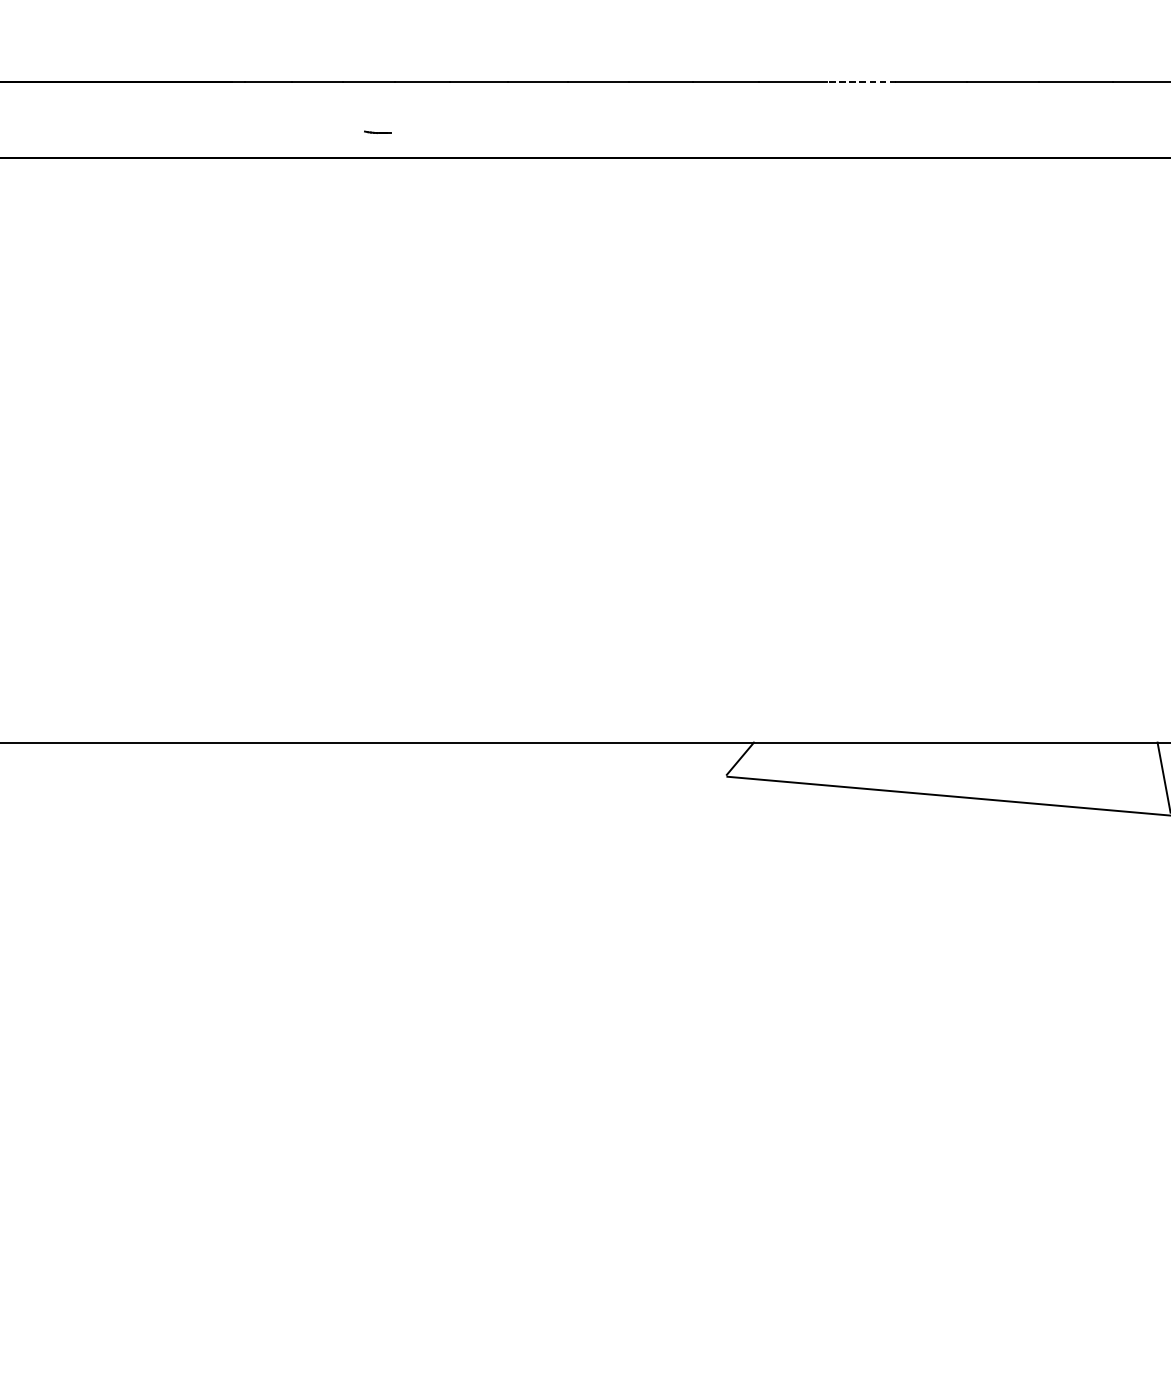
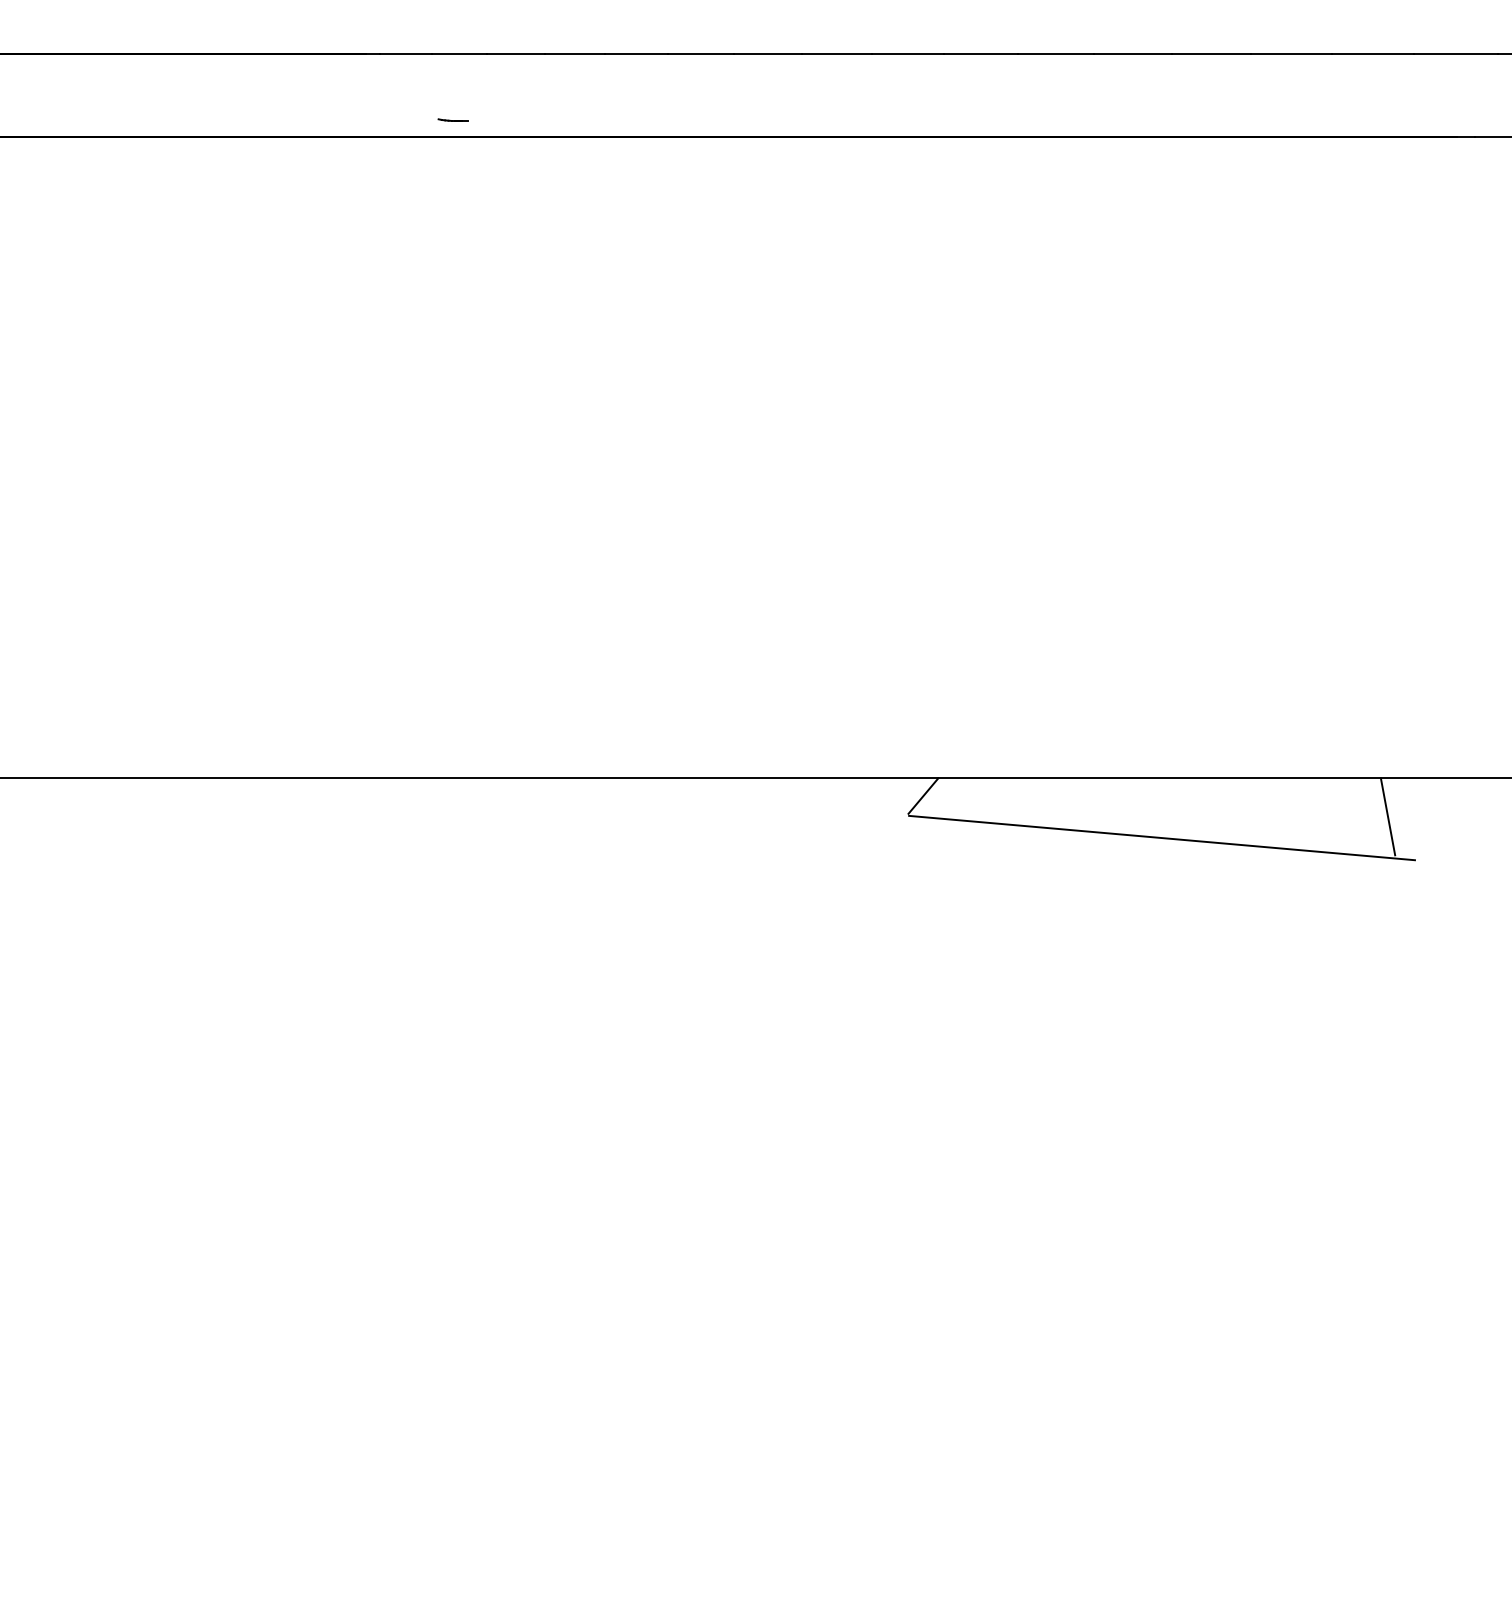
line: (860, 81) -> (1055, 53), dashed -> solid
line: (377, 132) -> (452, 120), moved

